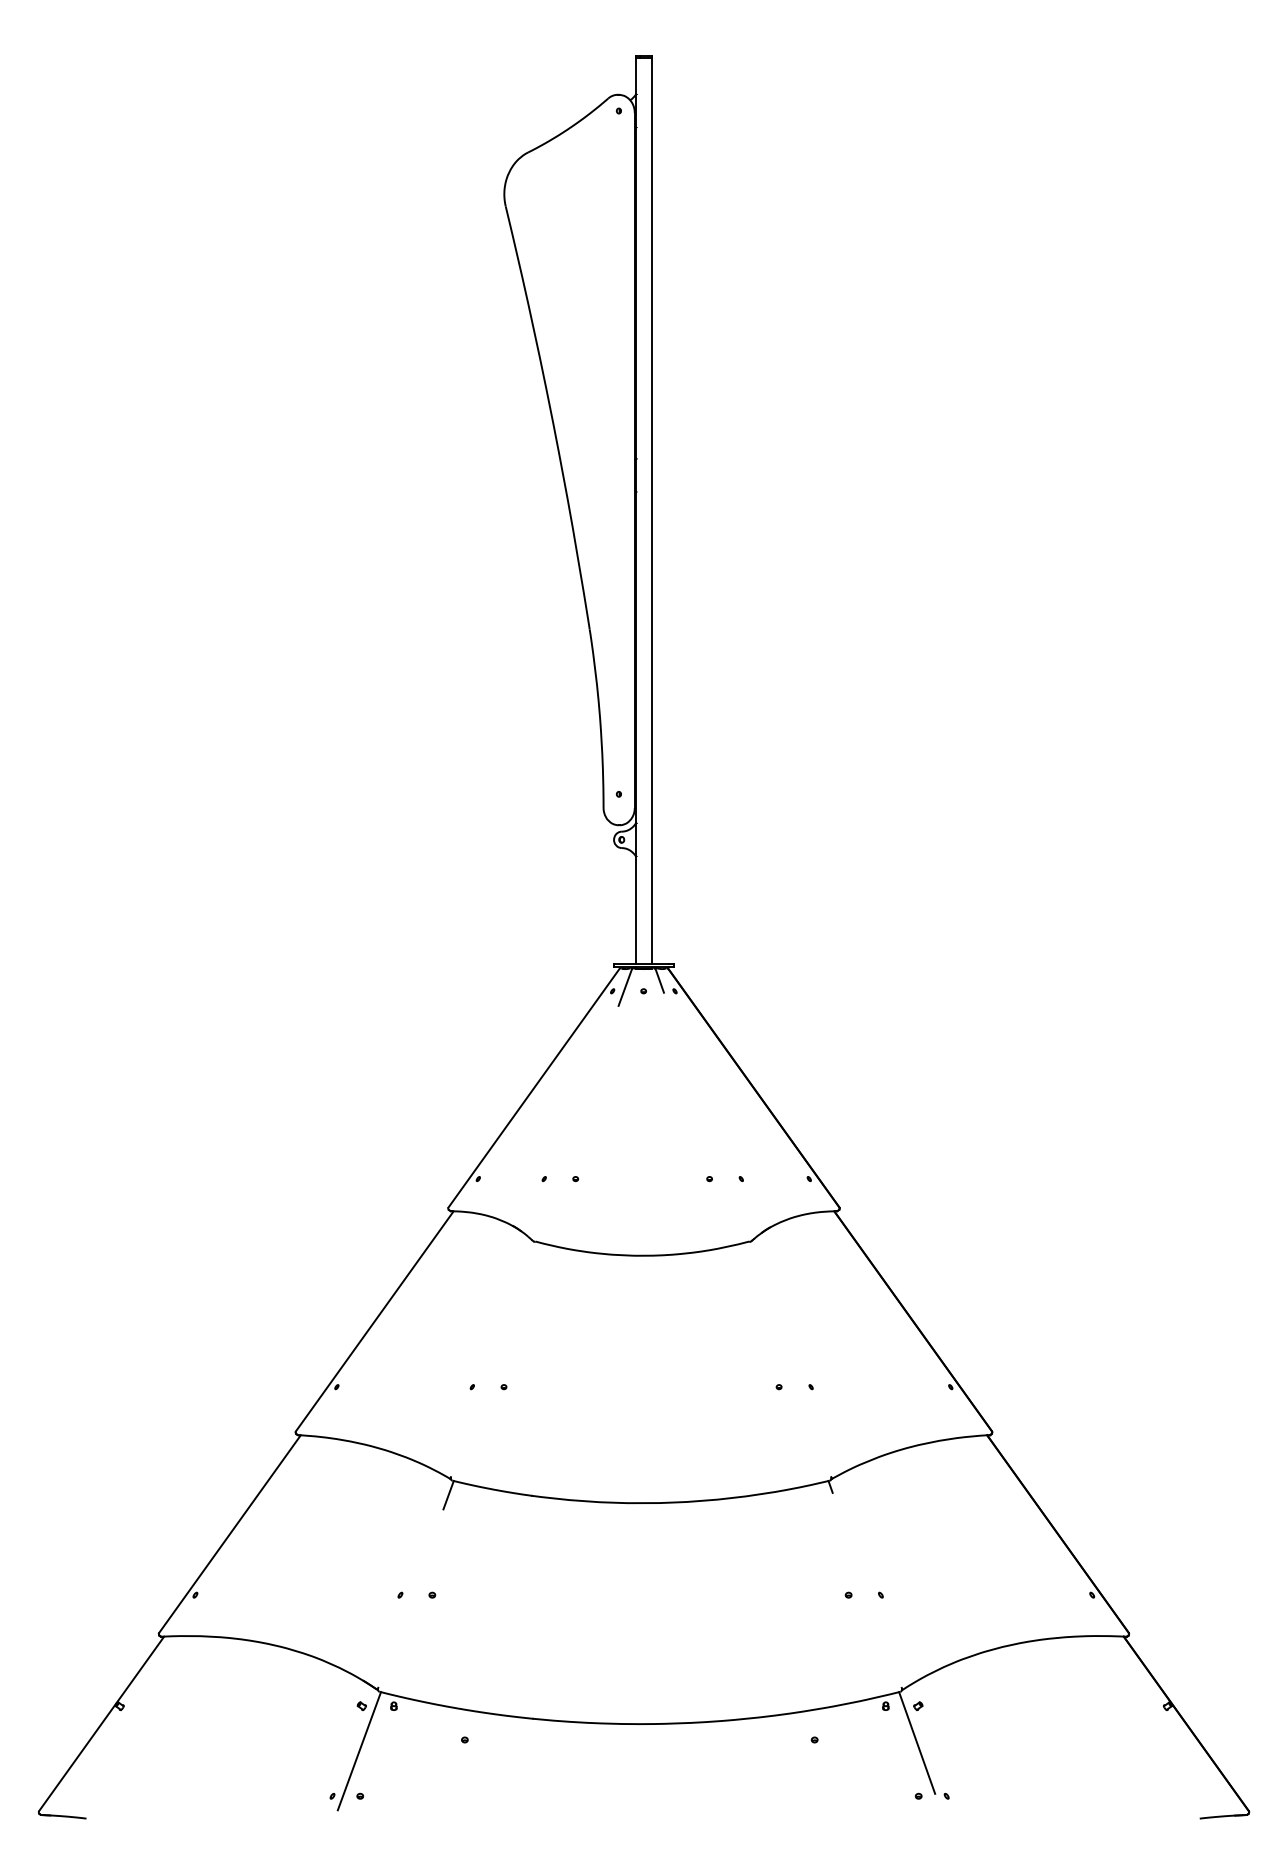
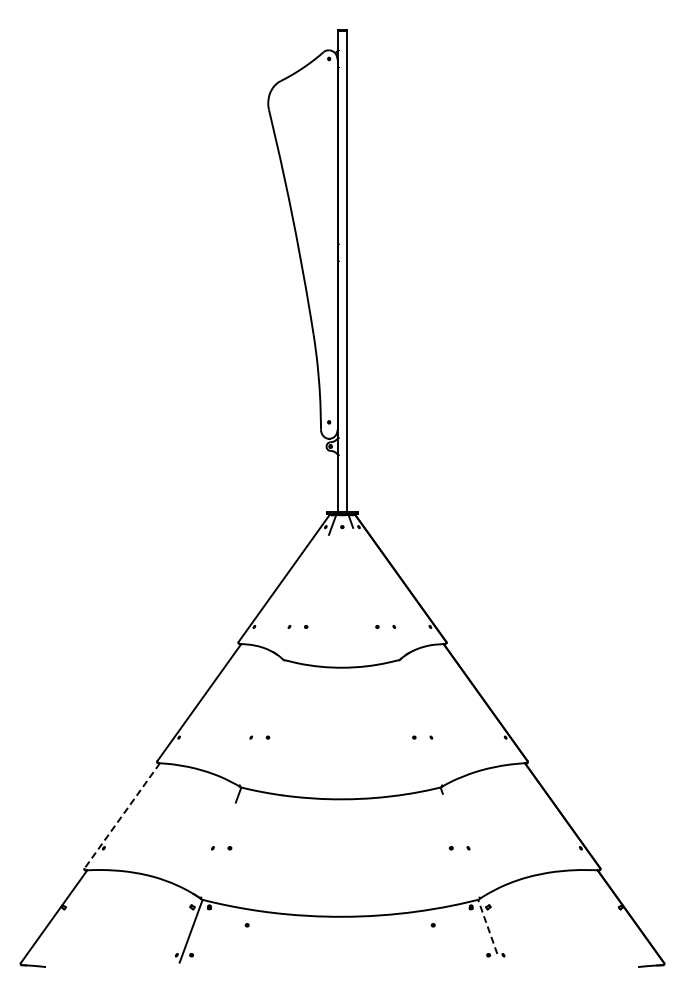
line: (230, 1533) -> (122, 815), solid -> dashed
line: (916, 1742) -> (487, 926), solid -> dashed

